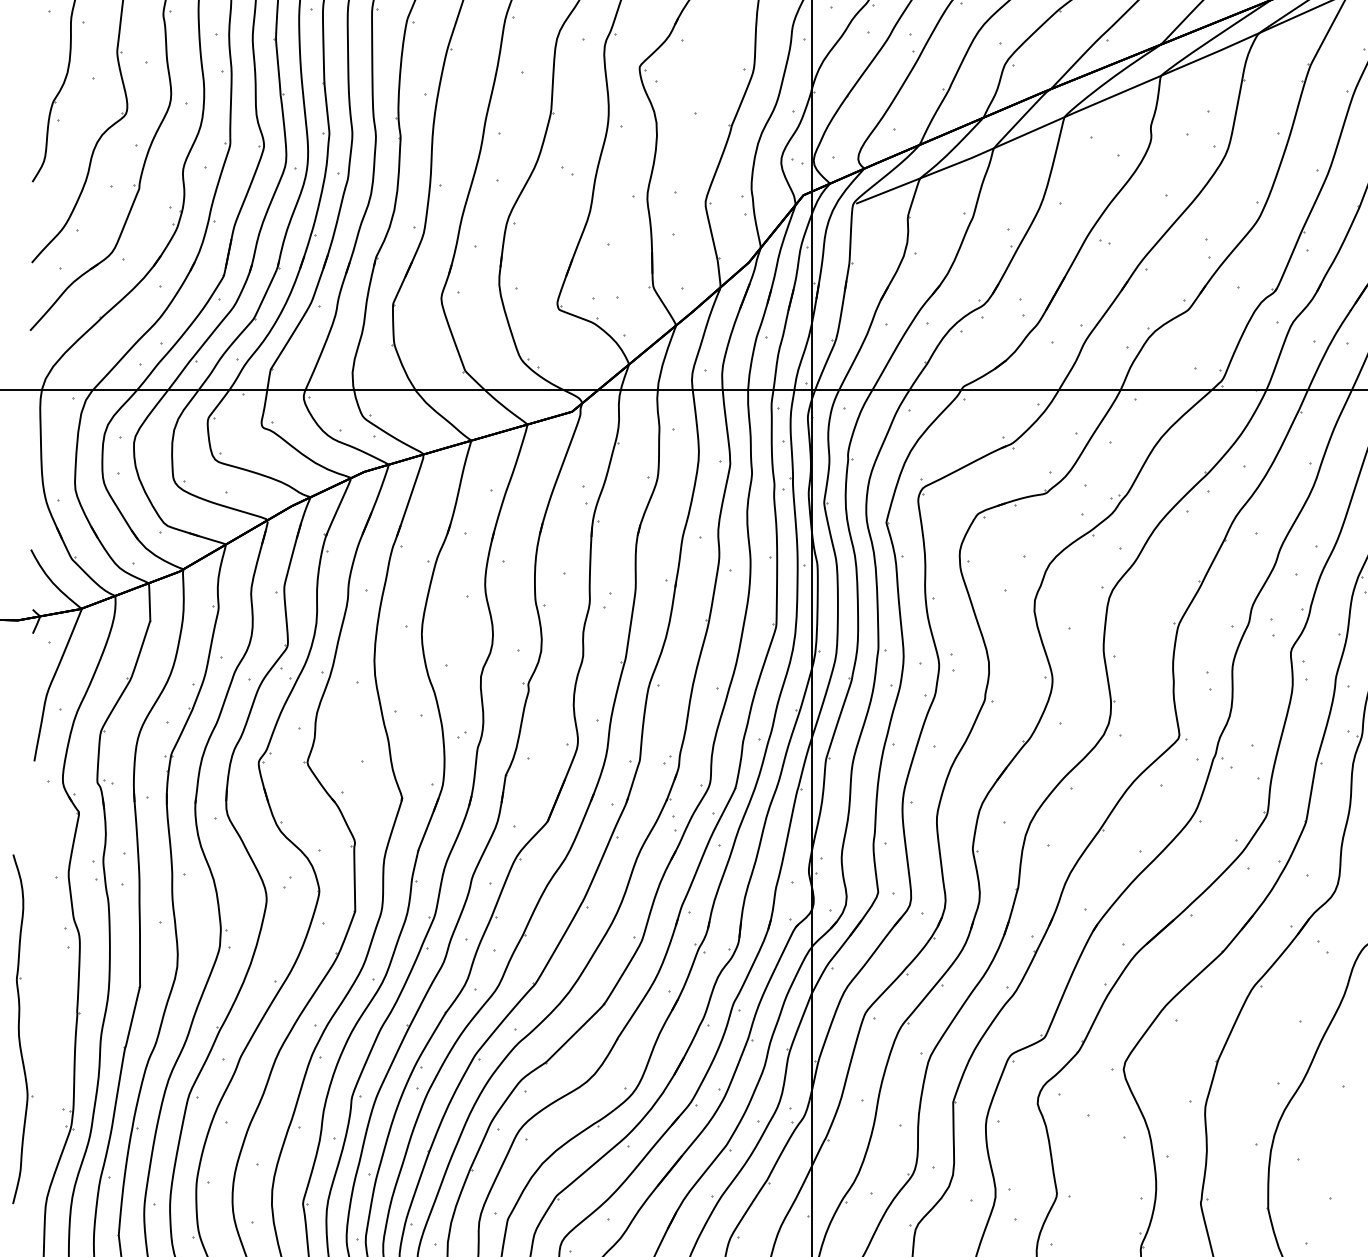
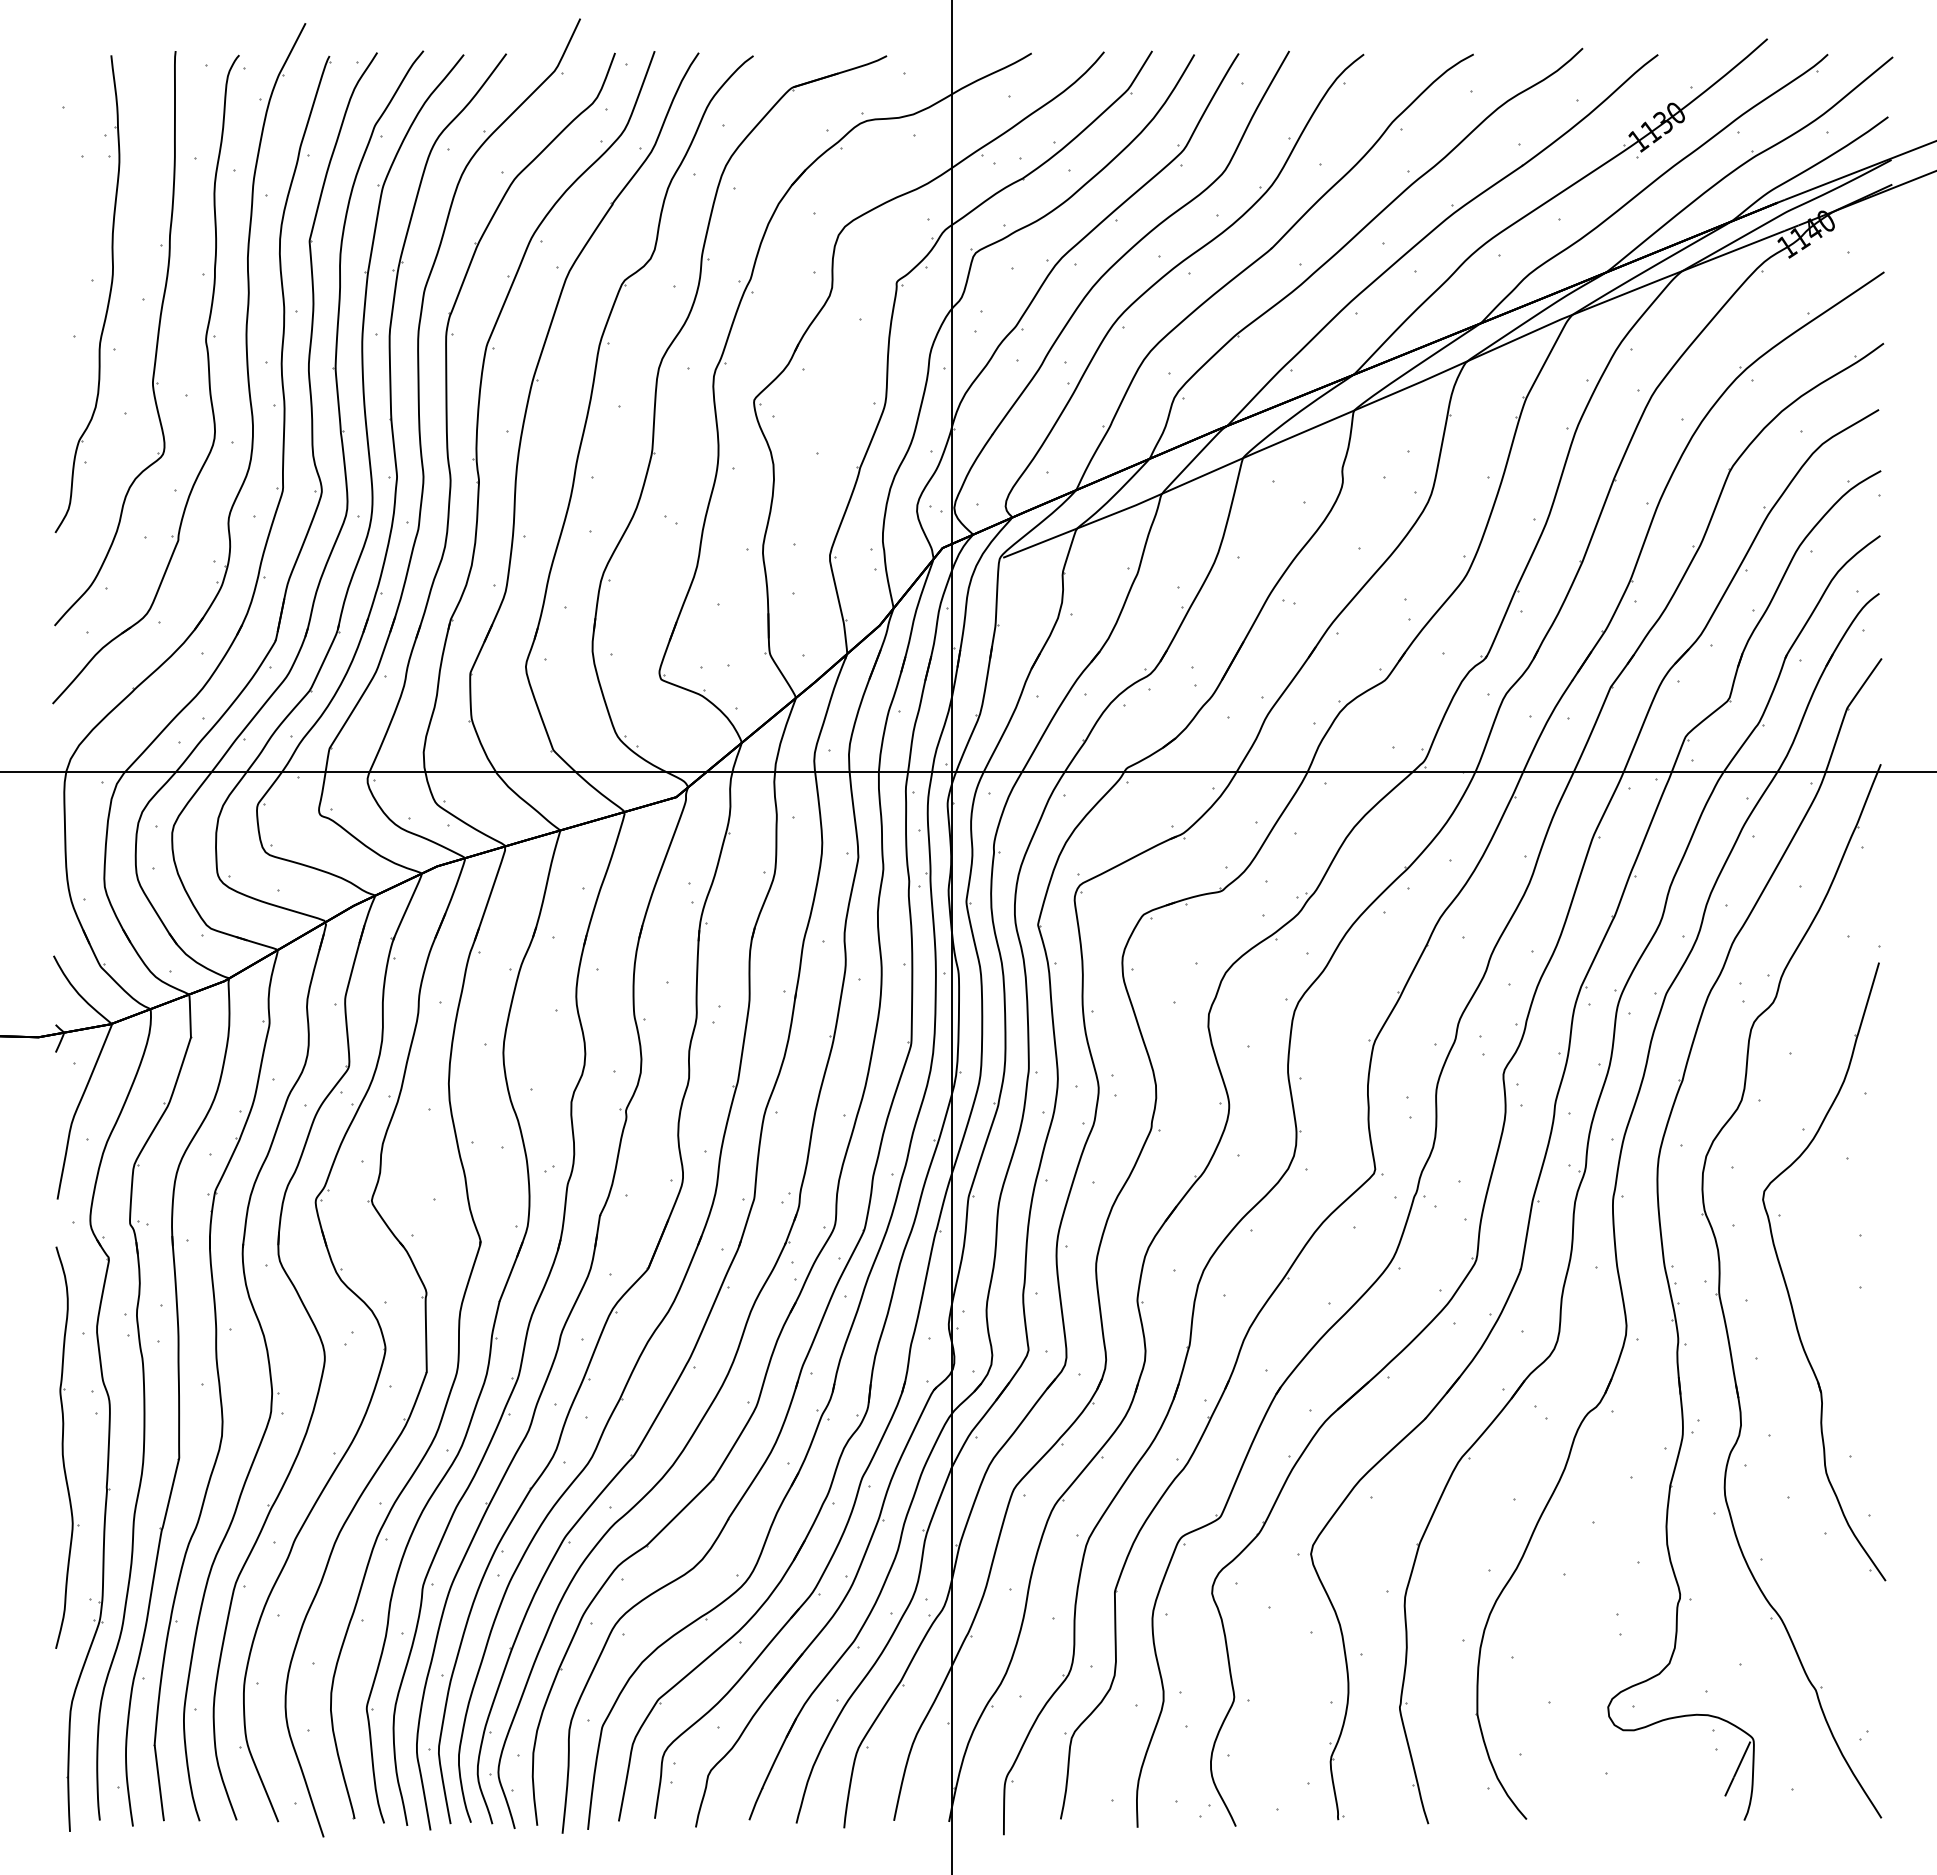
part: (23, 1029) -> (67, 1447), moved

